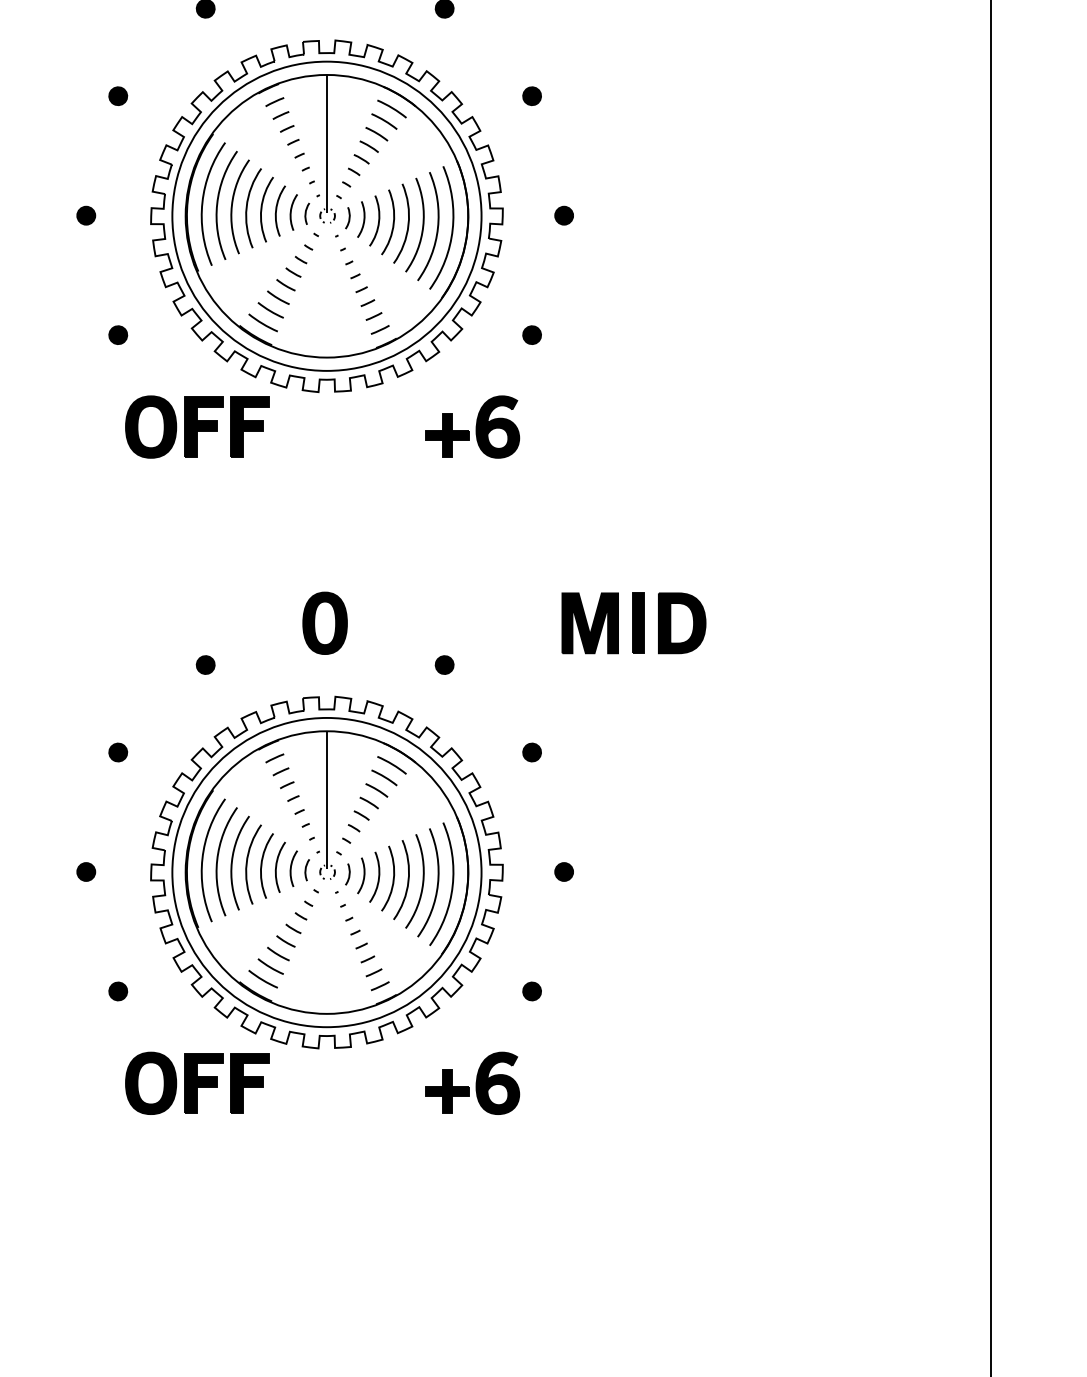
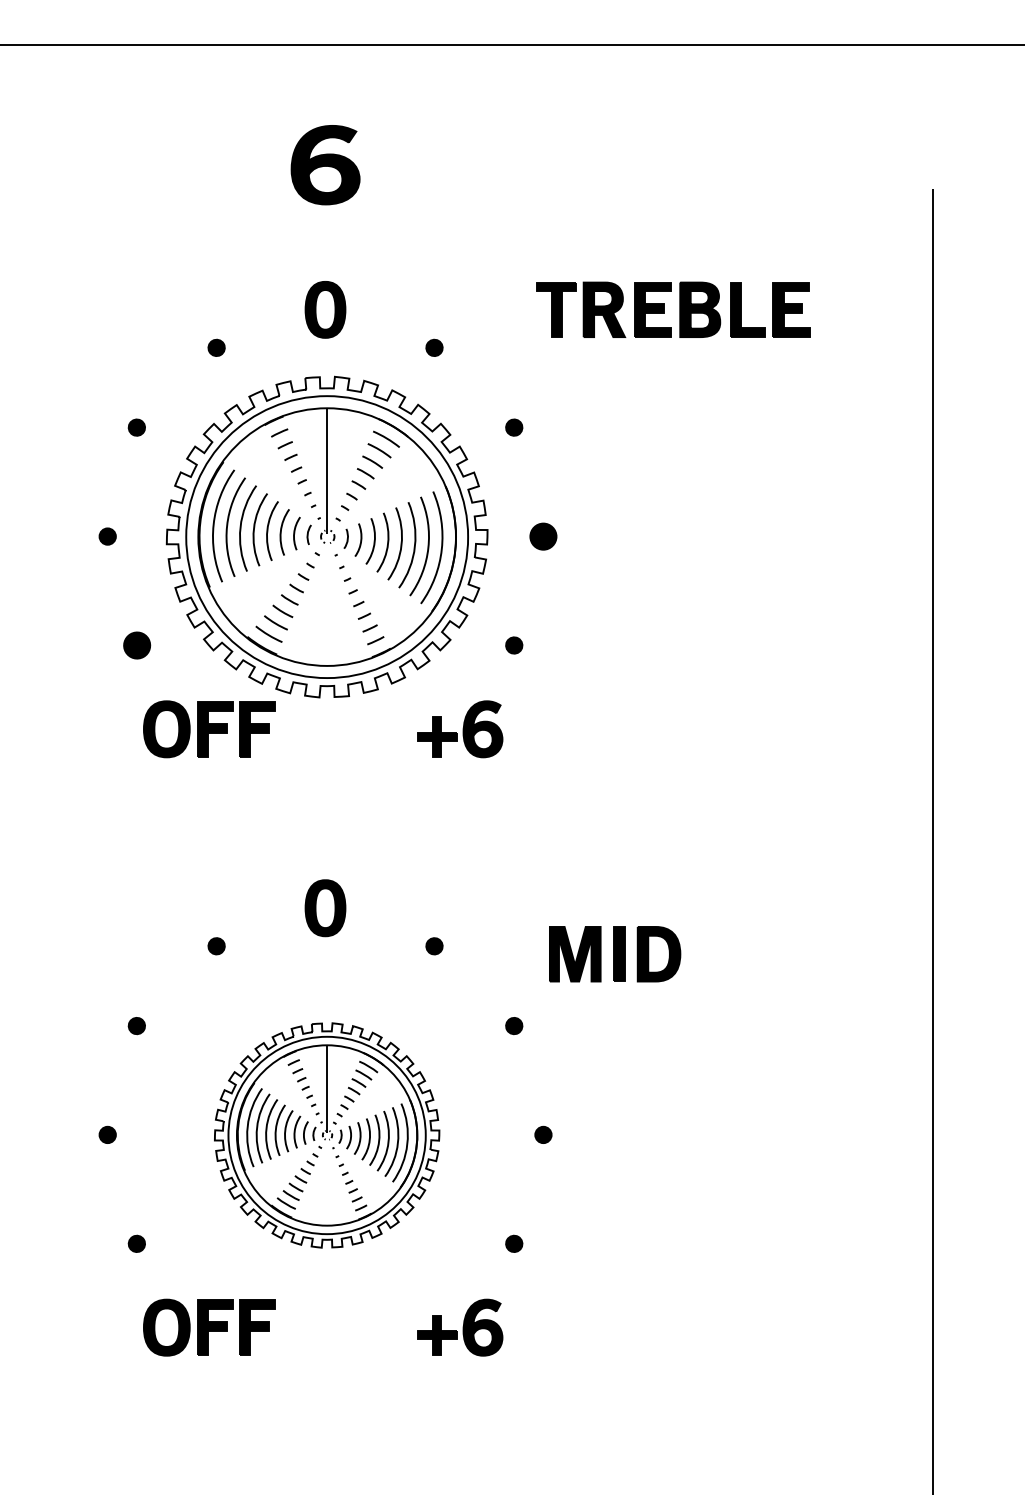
part: (564, 215) -> (543, 536), size x1.6
part: (117, 335) -> (136, 645), size x1.6
part: (634, 623) -> (615, 954), moved
part: (326, 872) -> (326, 1135), size x0.7

